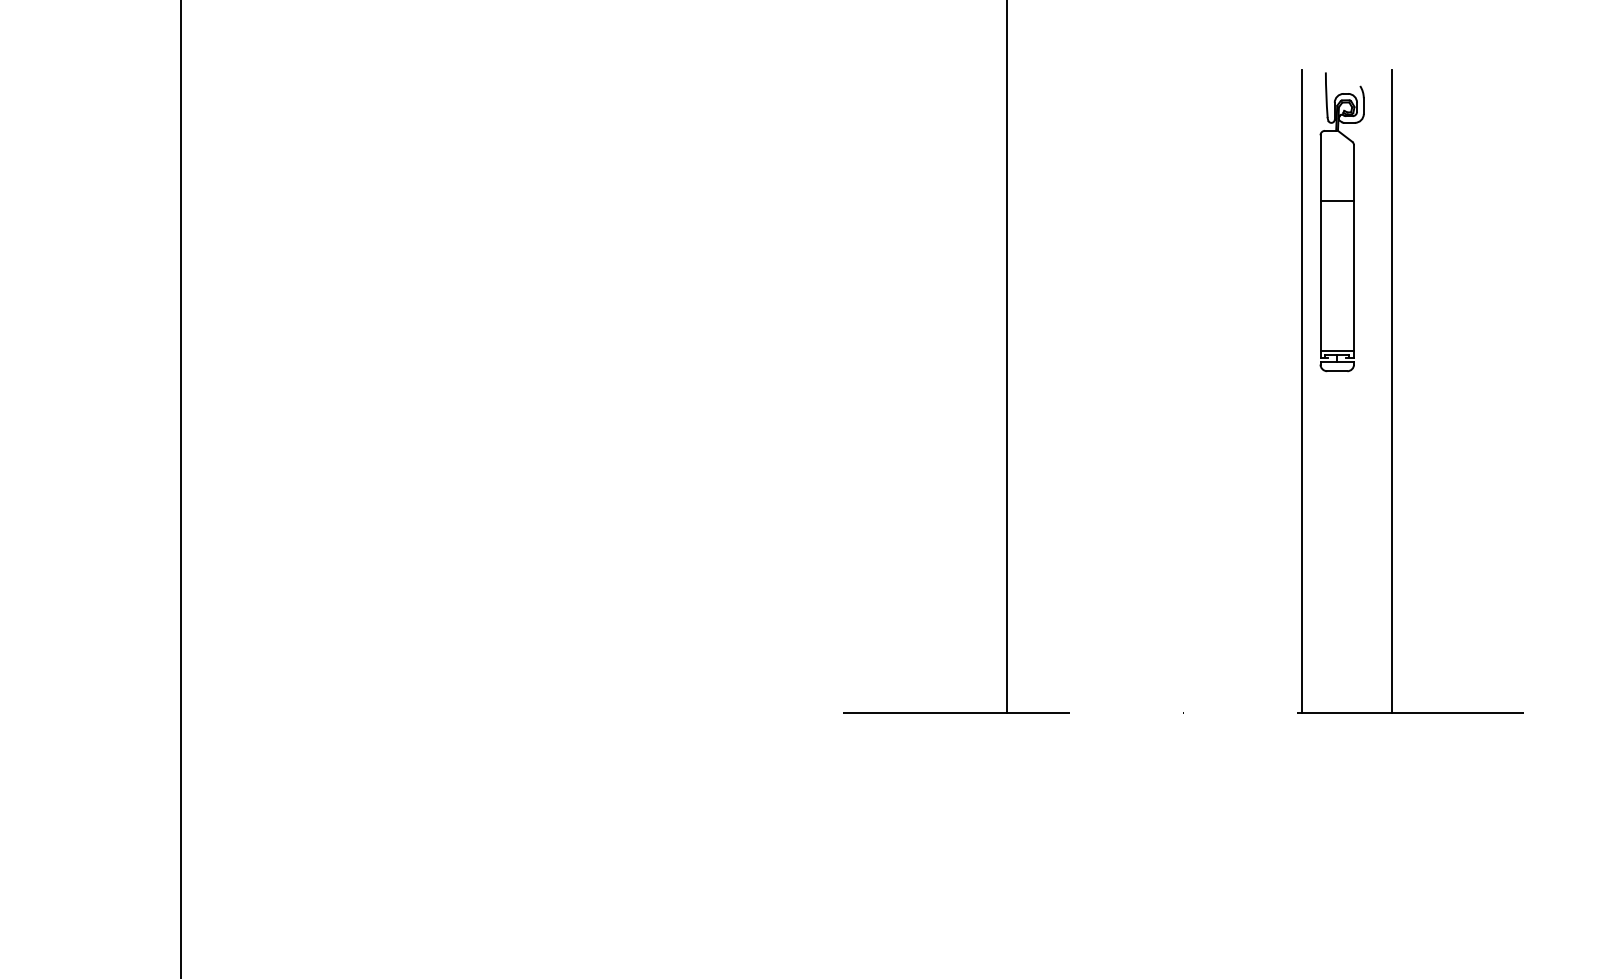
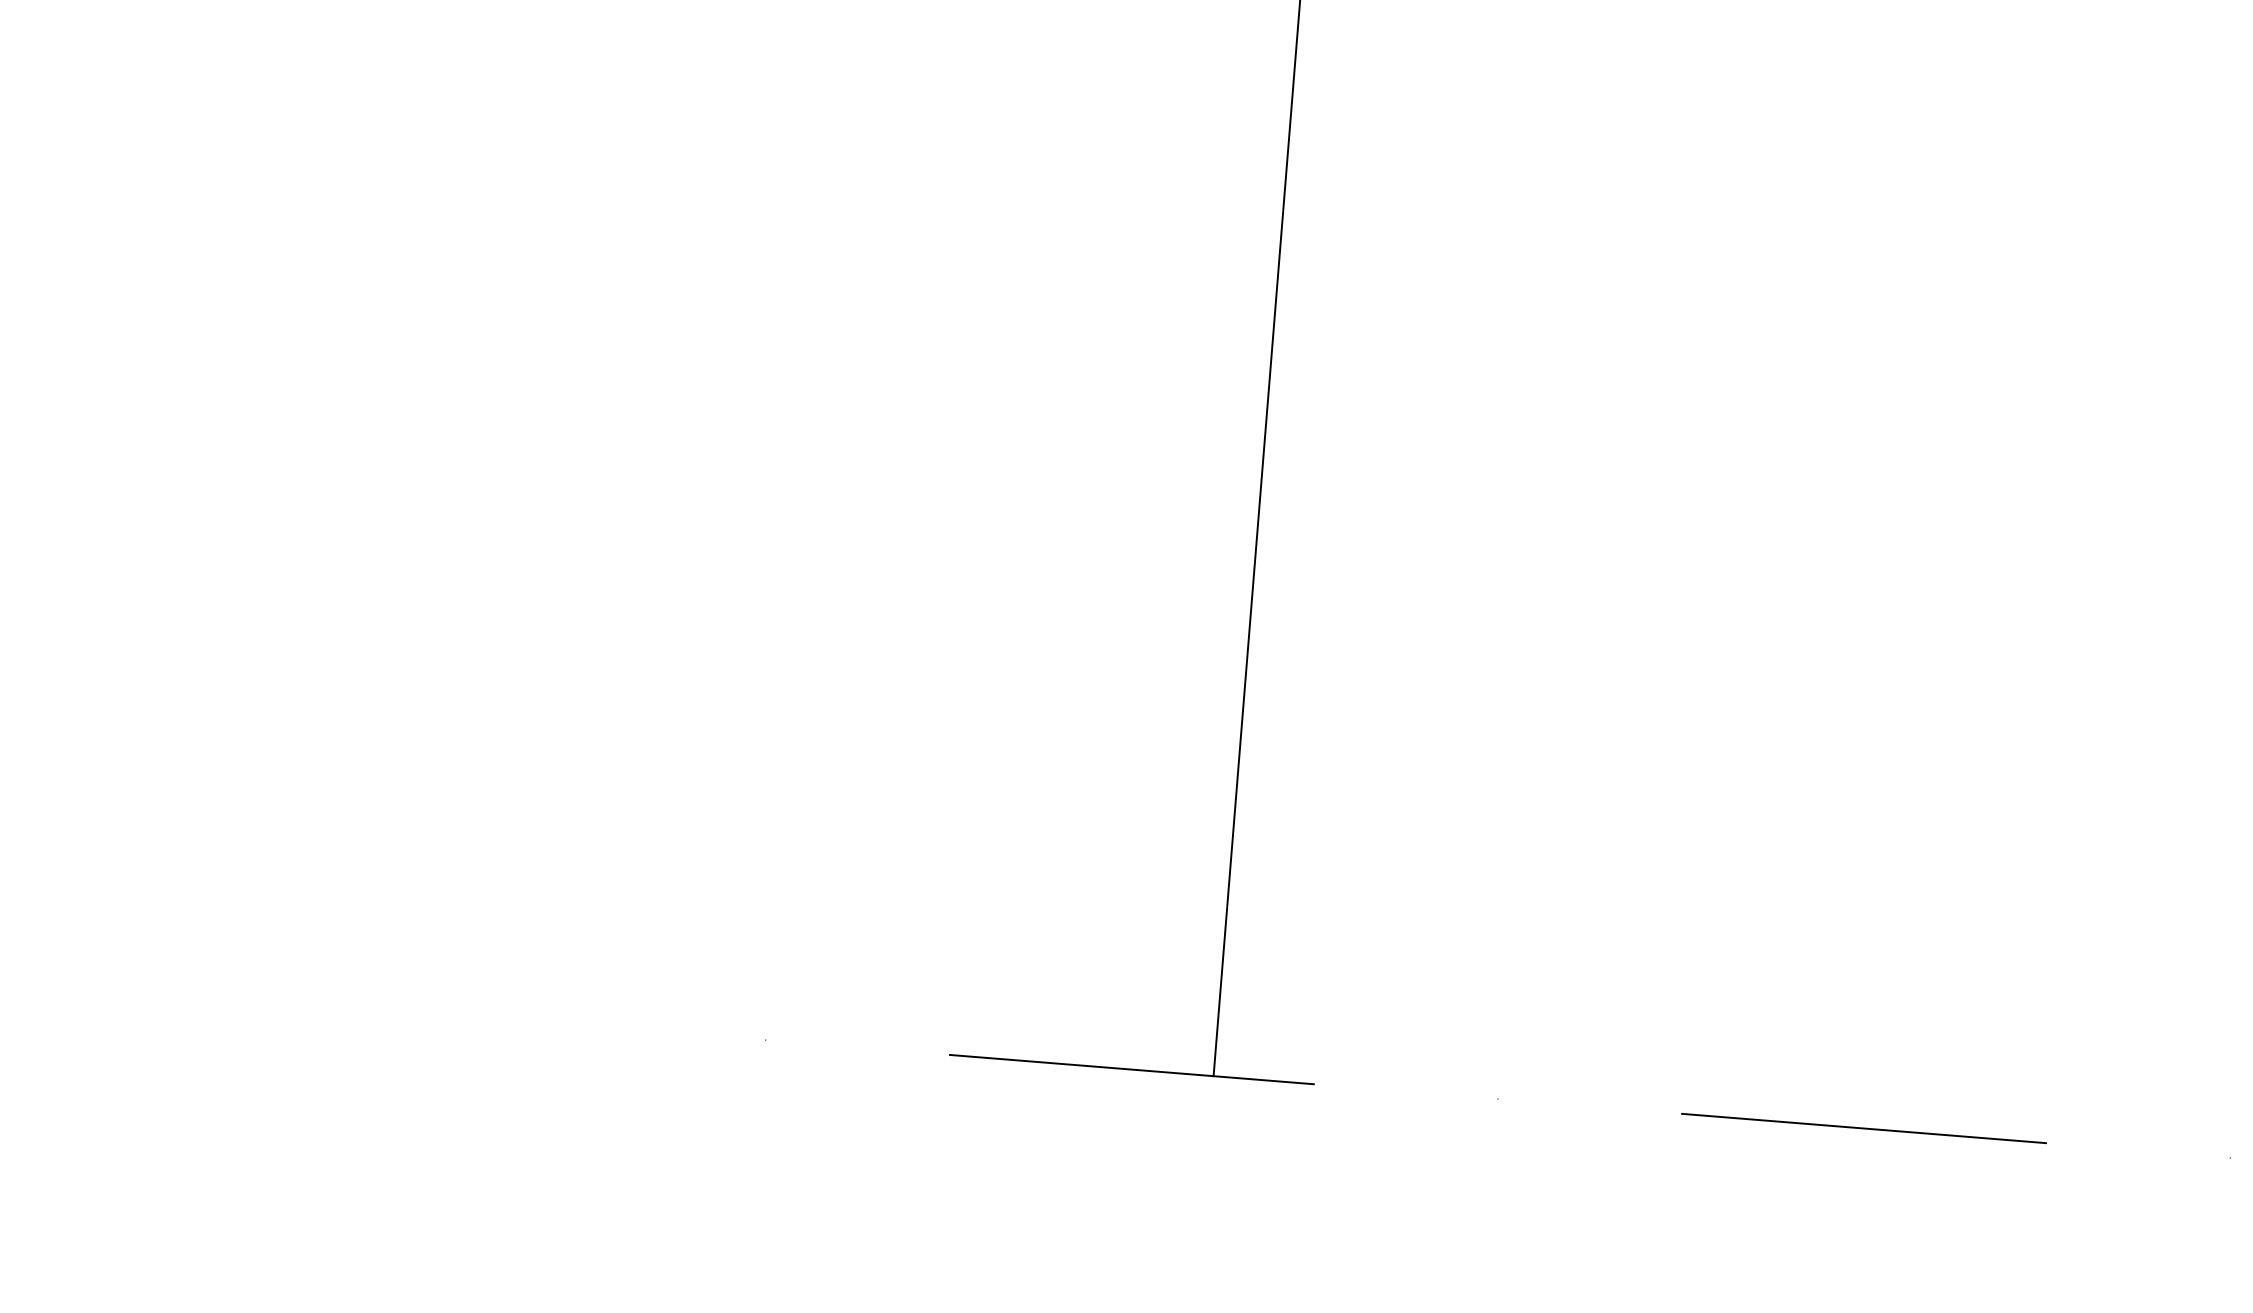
part: (1341, 222) -> (1816, 329), removed
line: (1302, 391) -> (1731, 596), removed
line: (1391, 391) -> (1874, 607), removed

